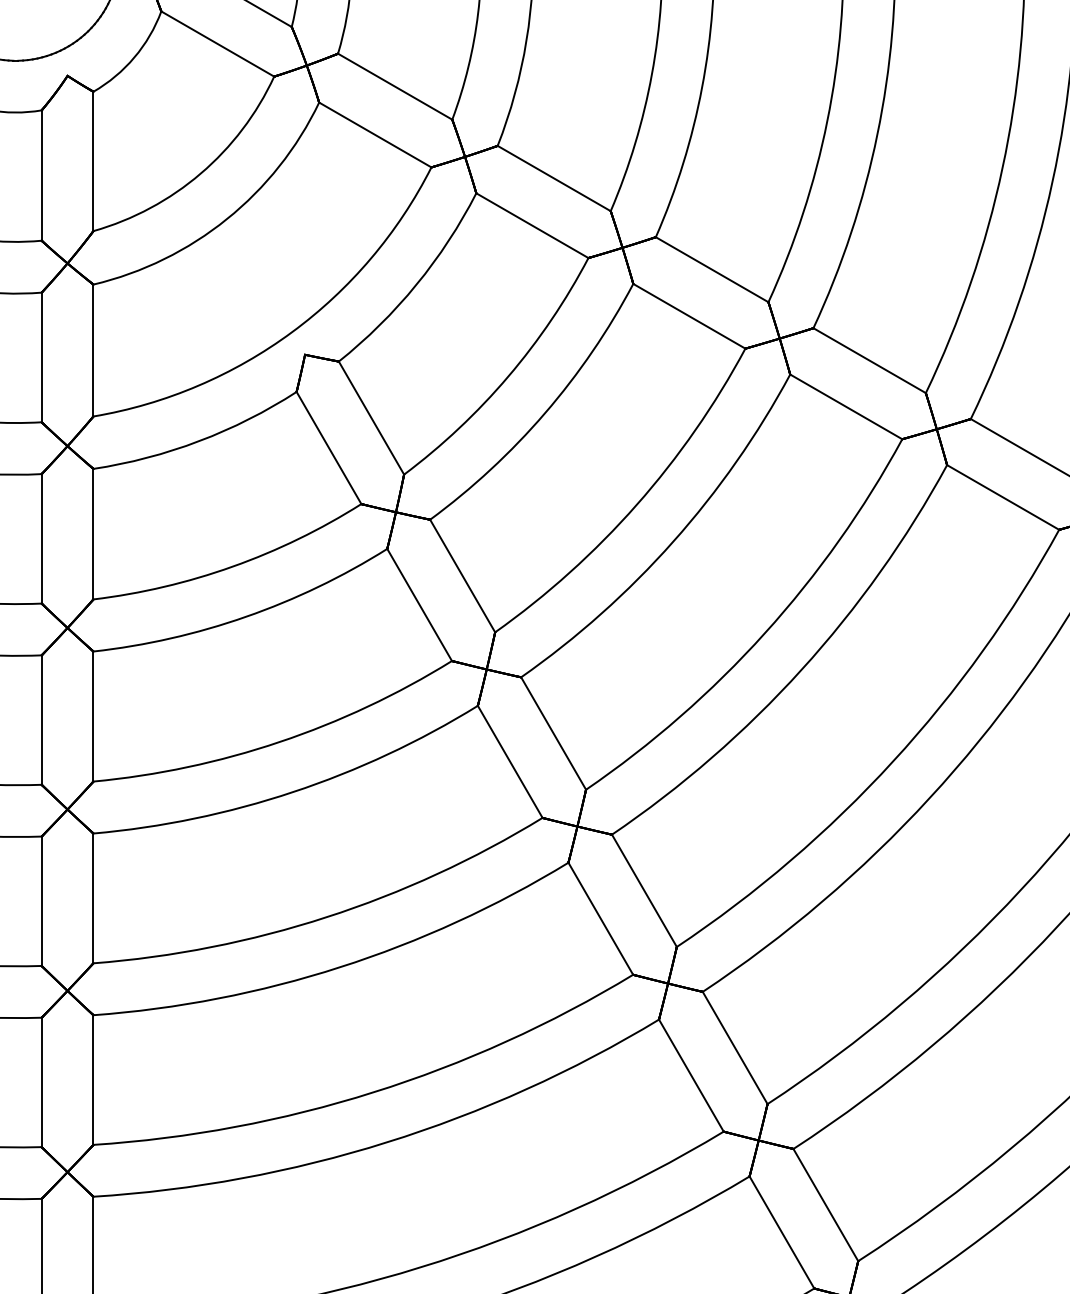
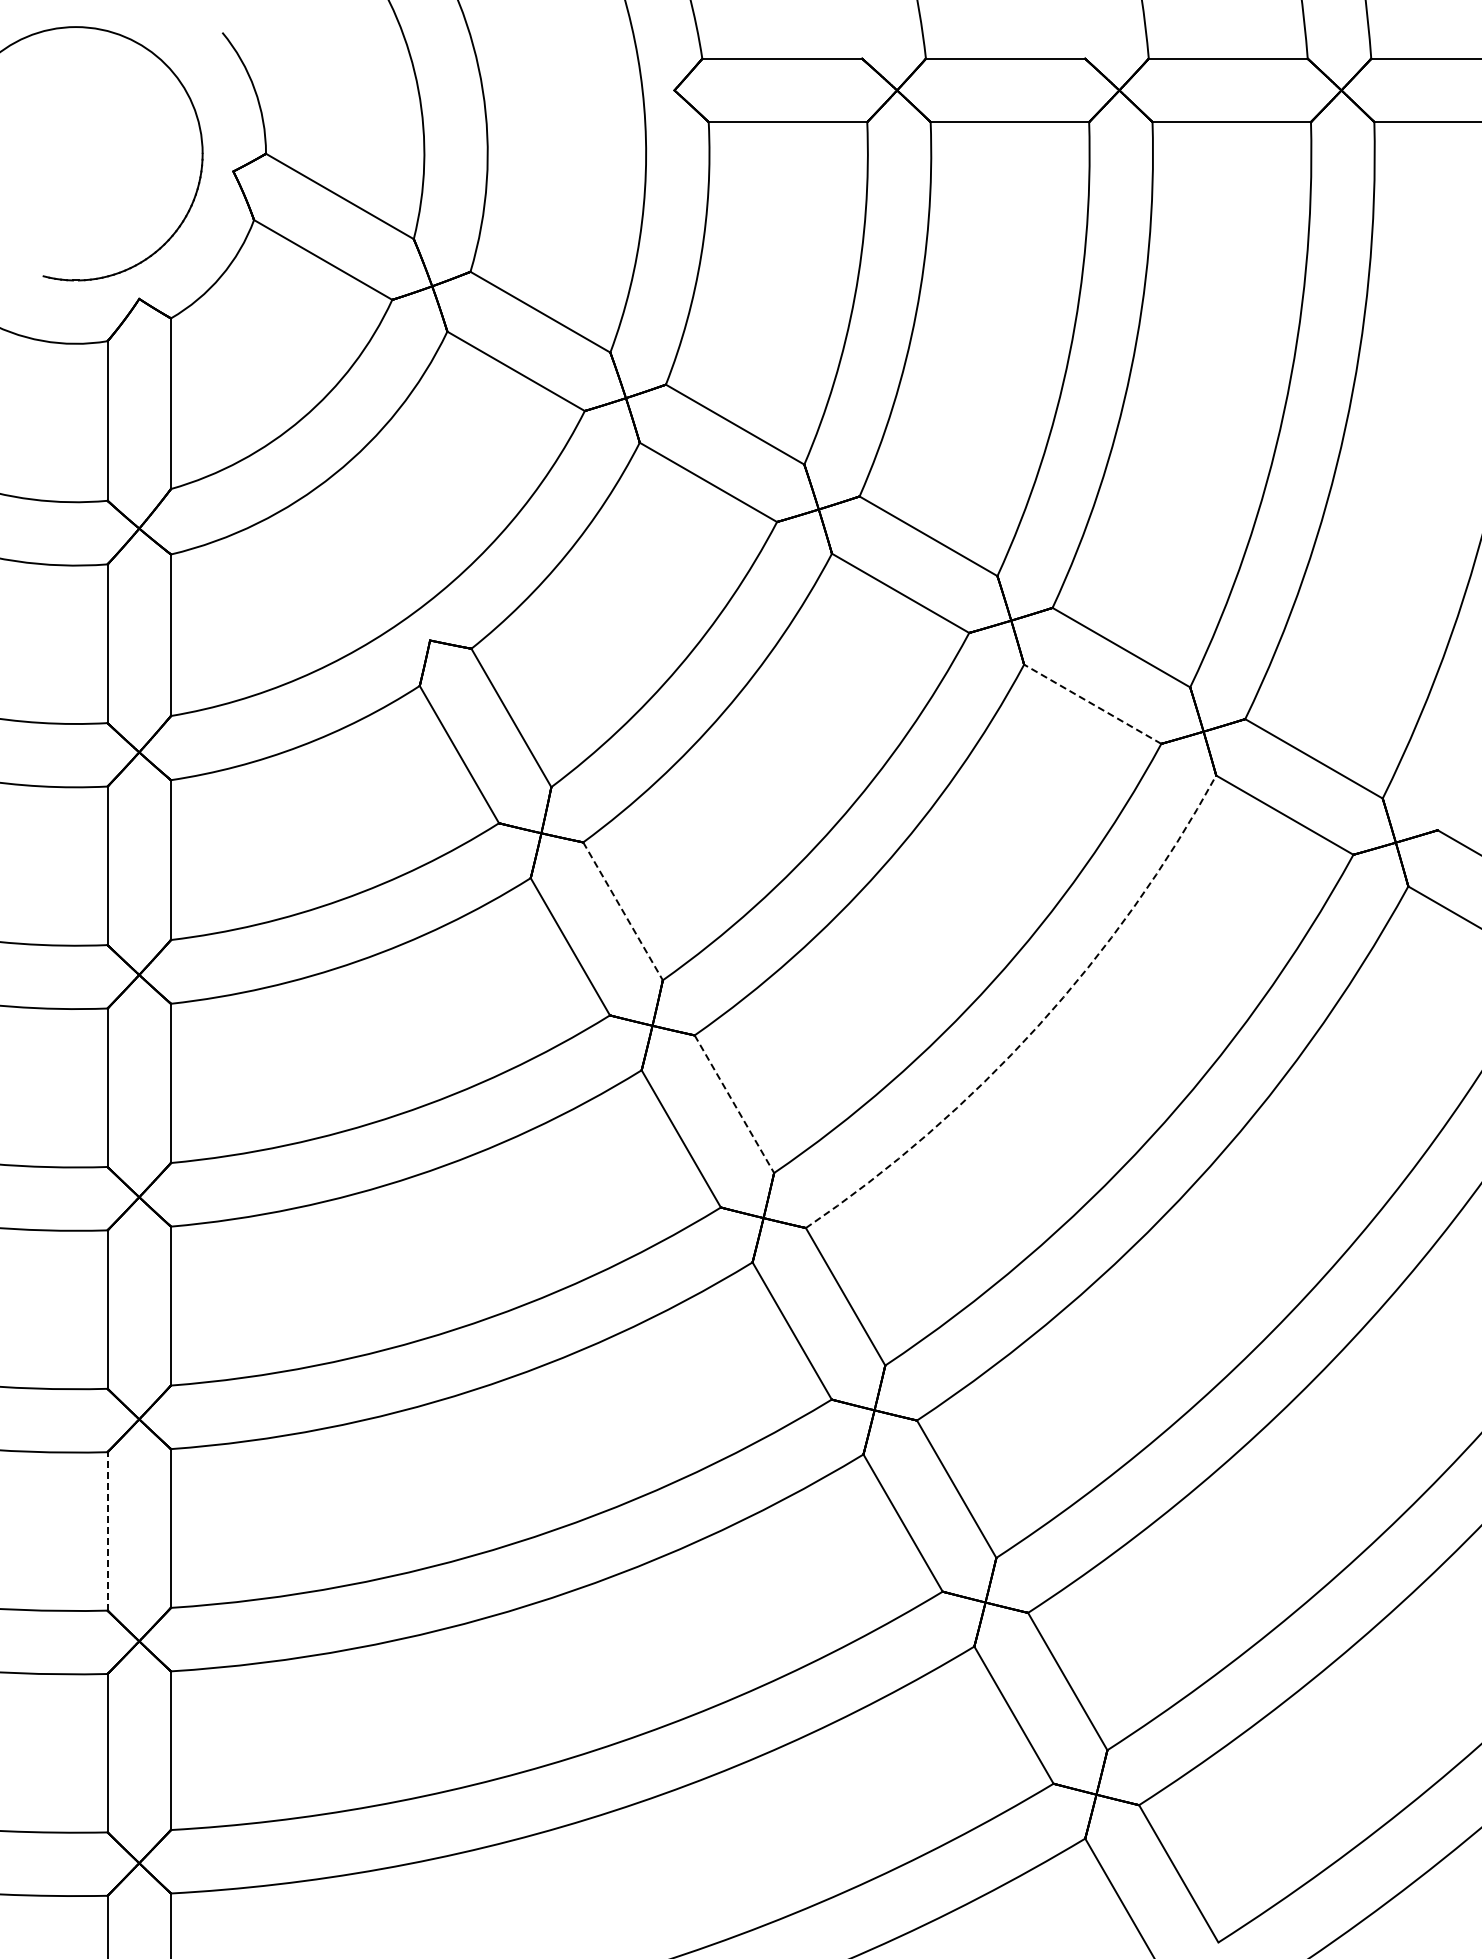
line: (846, 407) -> (1092, 704), solid -> dashed
line: (463, 576) -> (623, 911), solid -> dashed
arc: (801, 670) -> (1038, 1026), solid -> dashed
line: (553, 733) -> (734, 1104), solid -> dashed
line: (41, 1081) -> (107, 1530), solid -> dashed

